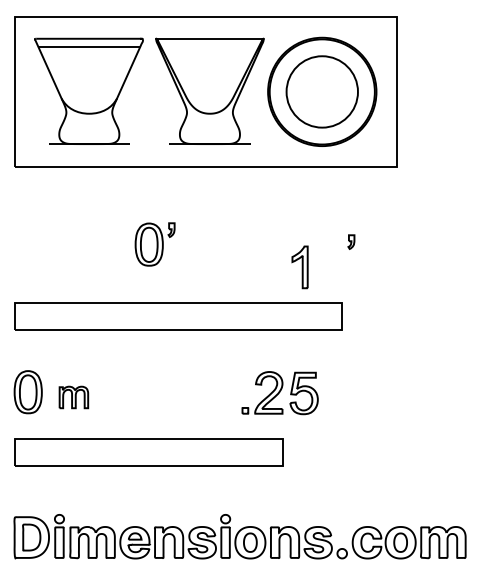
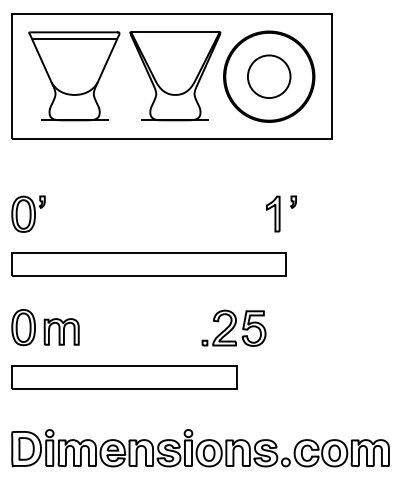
circle: (321, 91) -> (268, 76), size x0.71
part: (154, 244) -> (28, 214), moved
part: (299, 267) -> (272, 214), moved
part: (73, 397) -> (61, 331), size x1.43

